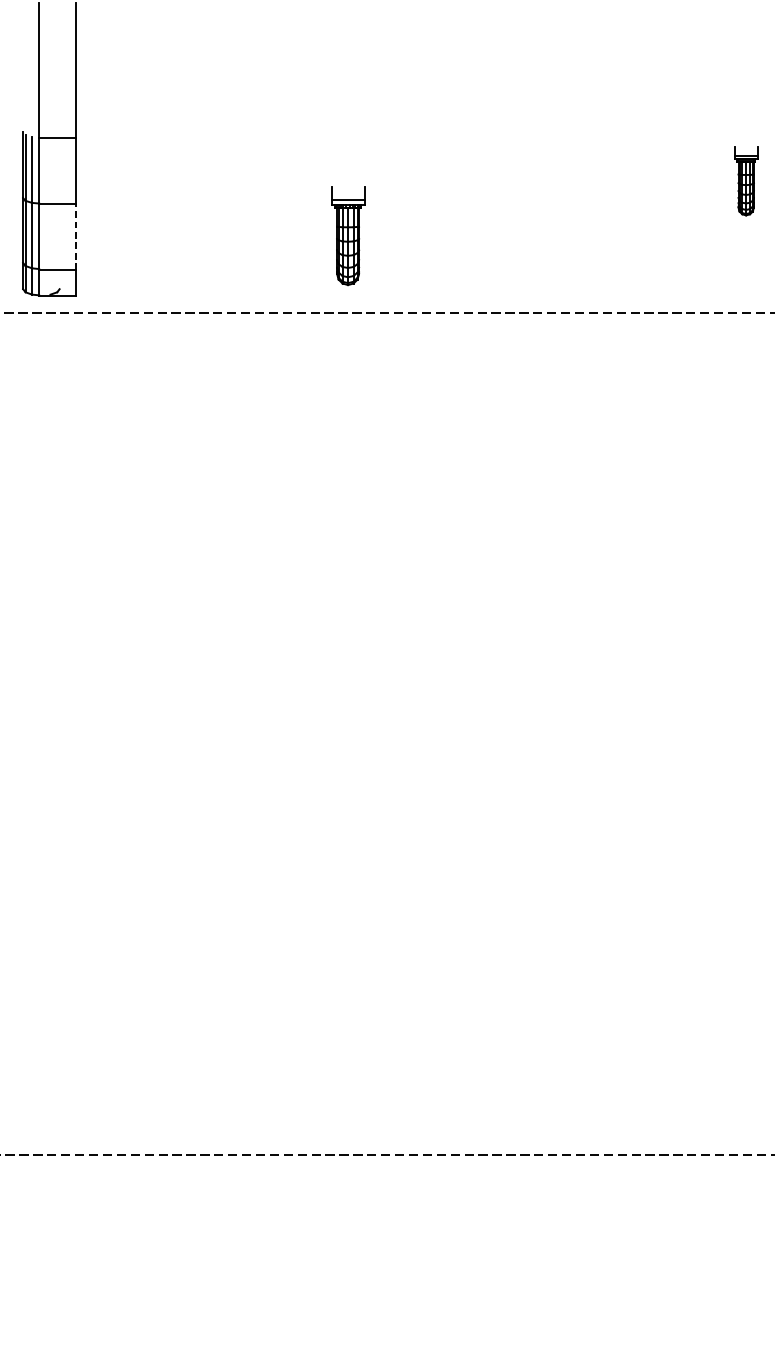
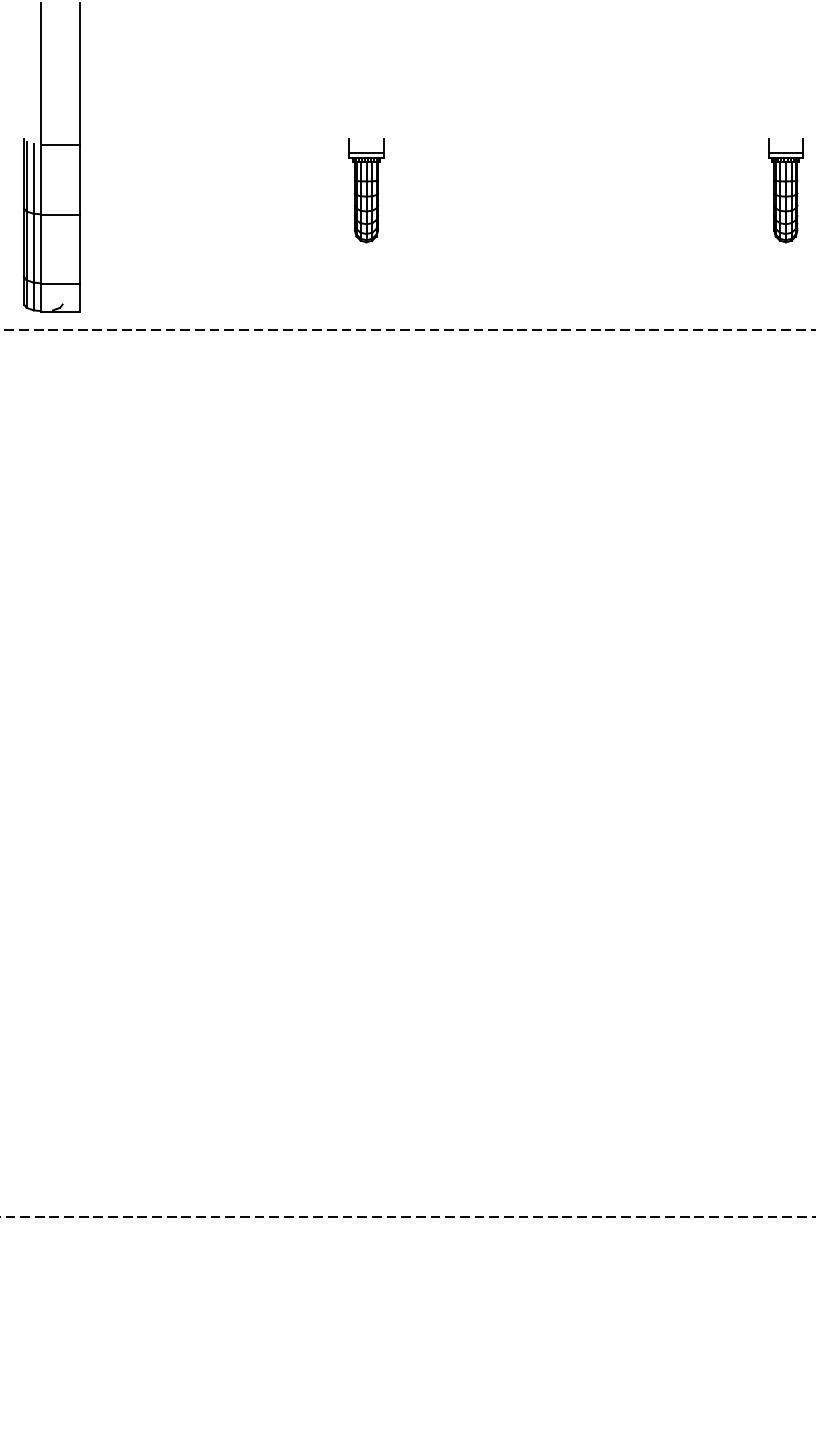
part: (745, 180) -> (785, 190), size x1.43
part: (348, 235) -> (366, 190), moved
line: (75, 236) -> (79, 249), dashed -> solid

